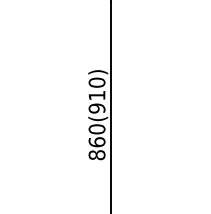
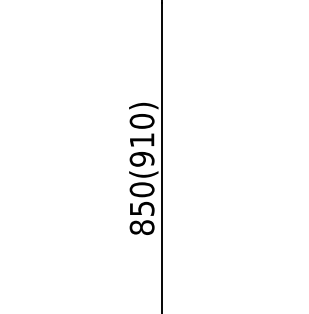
text: (96, 142) -> (141, 209), 860(910) -> 850(910)

